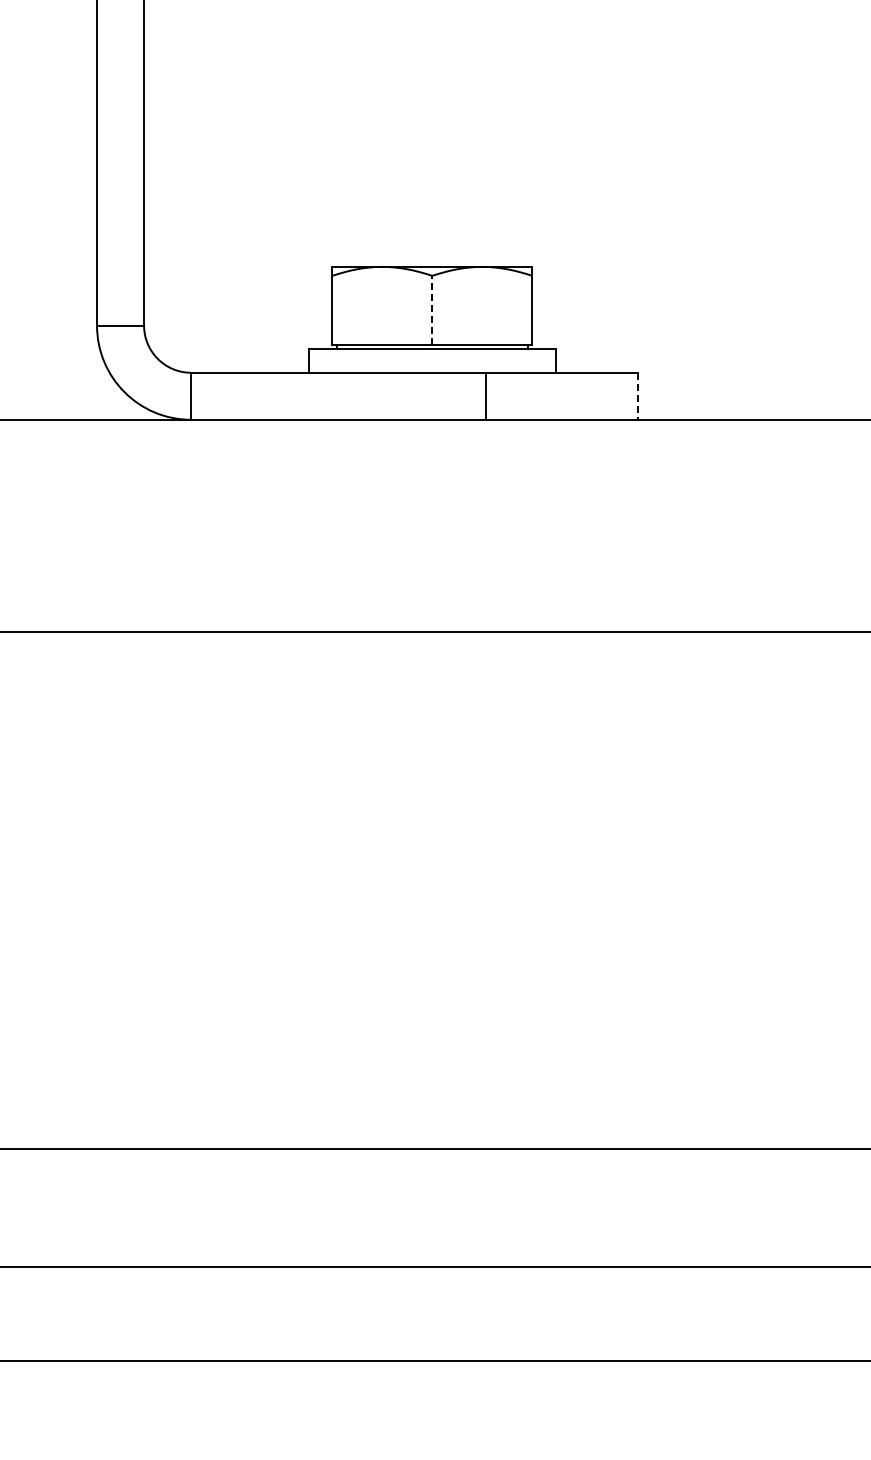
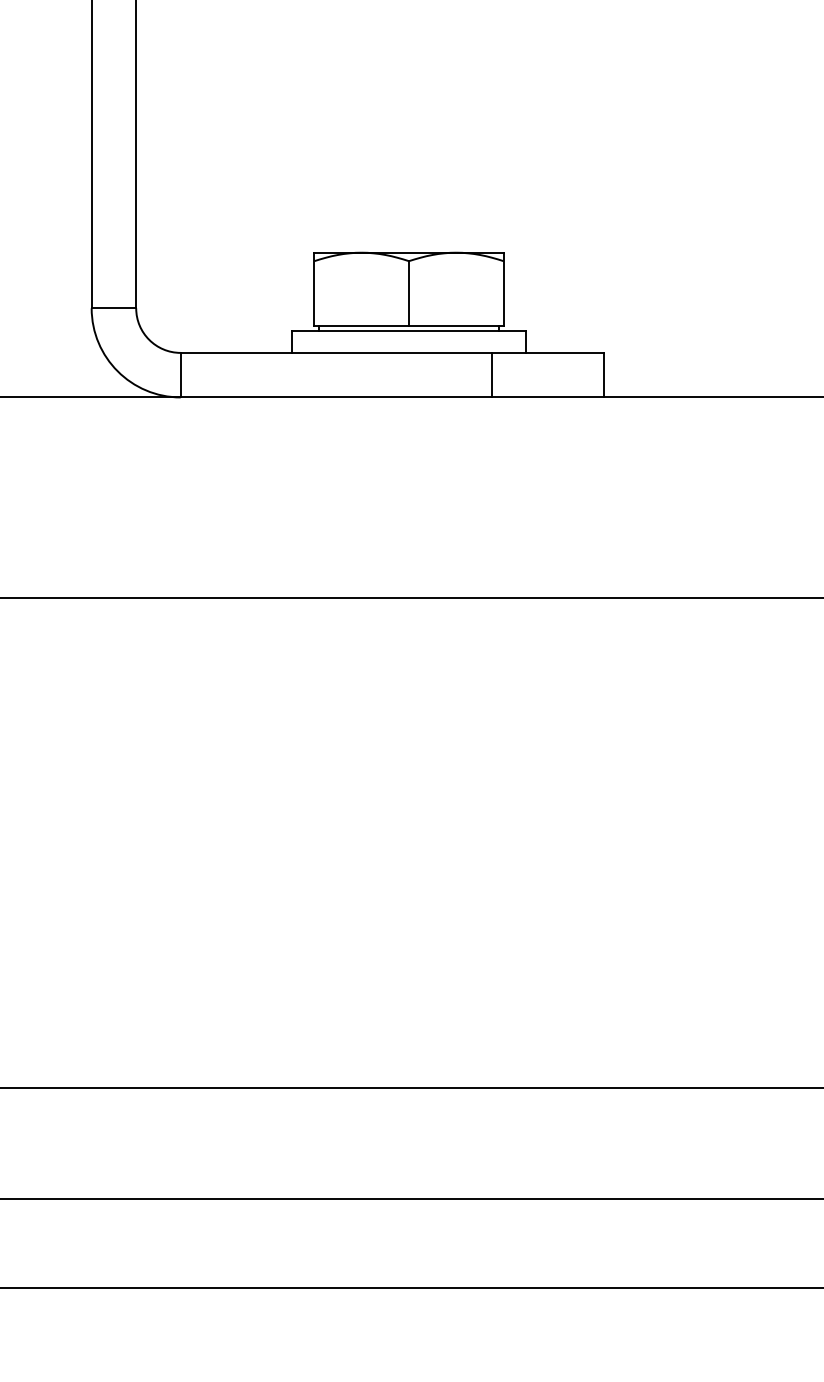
line: (432, 309) -> (409, 293), dashed -> solid
line: (485, 395) -> (492, 374), moved
line: (638, 396) -> (604, 375), dashed -> solid

